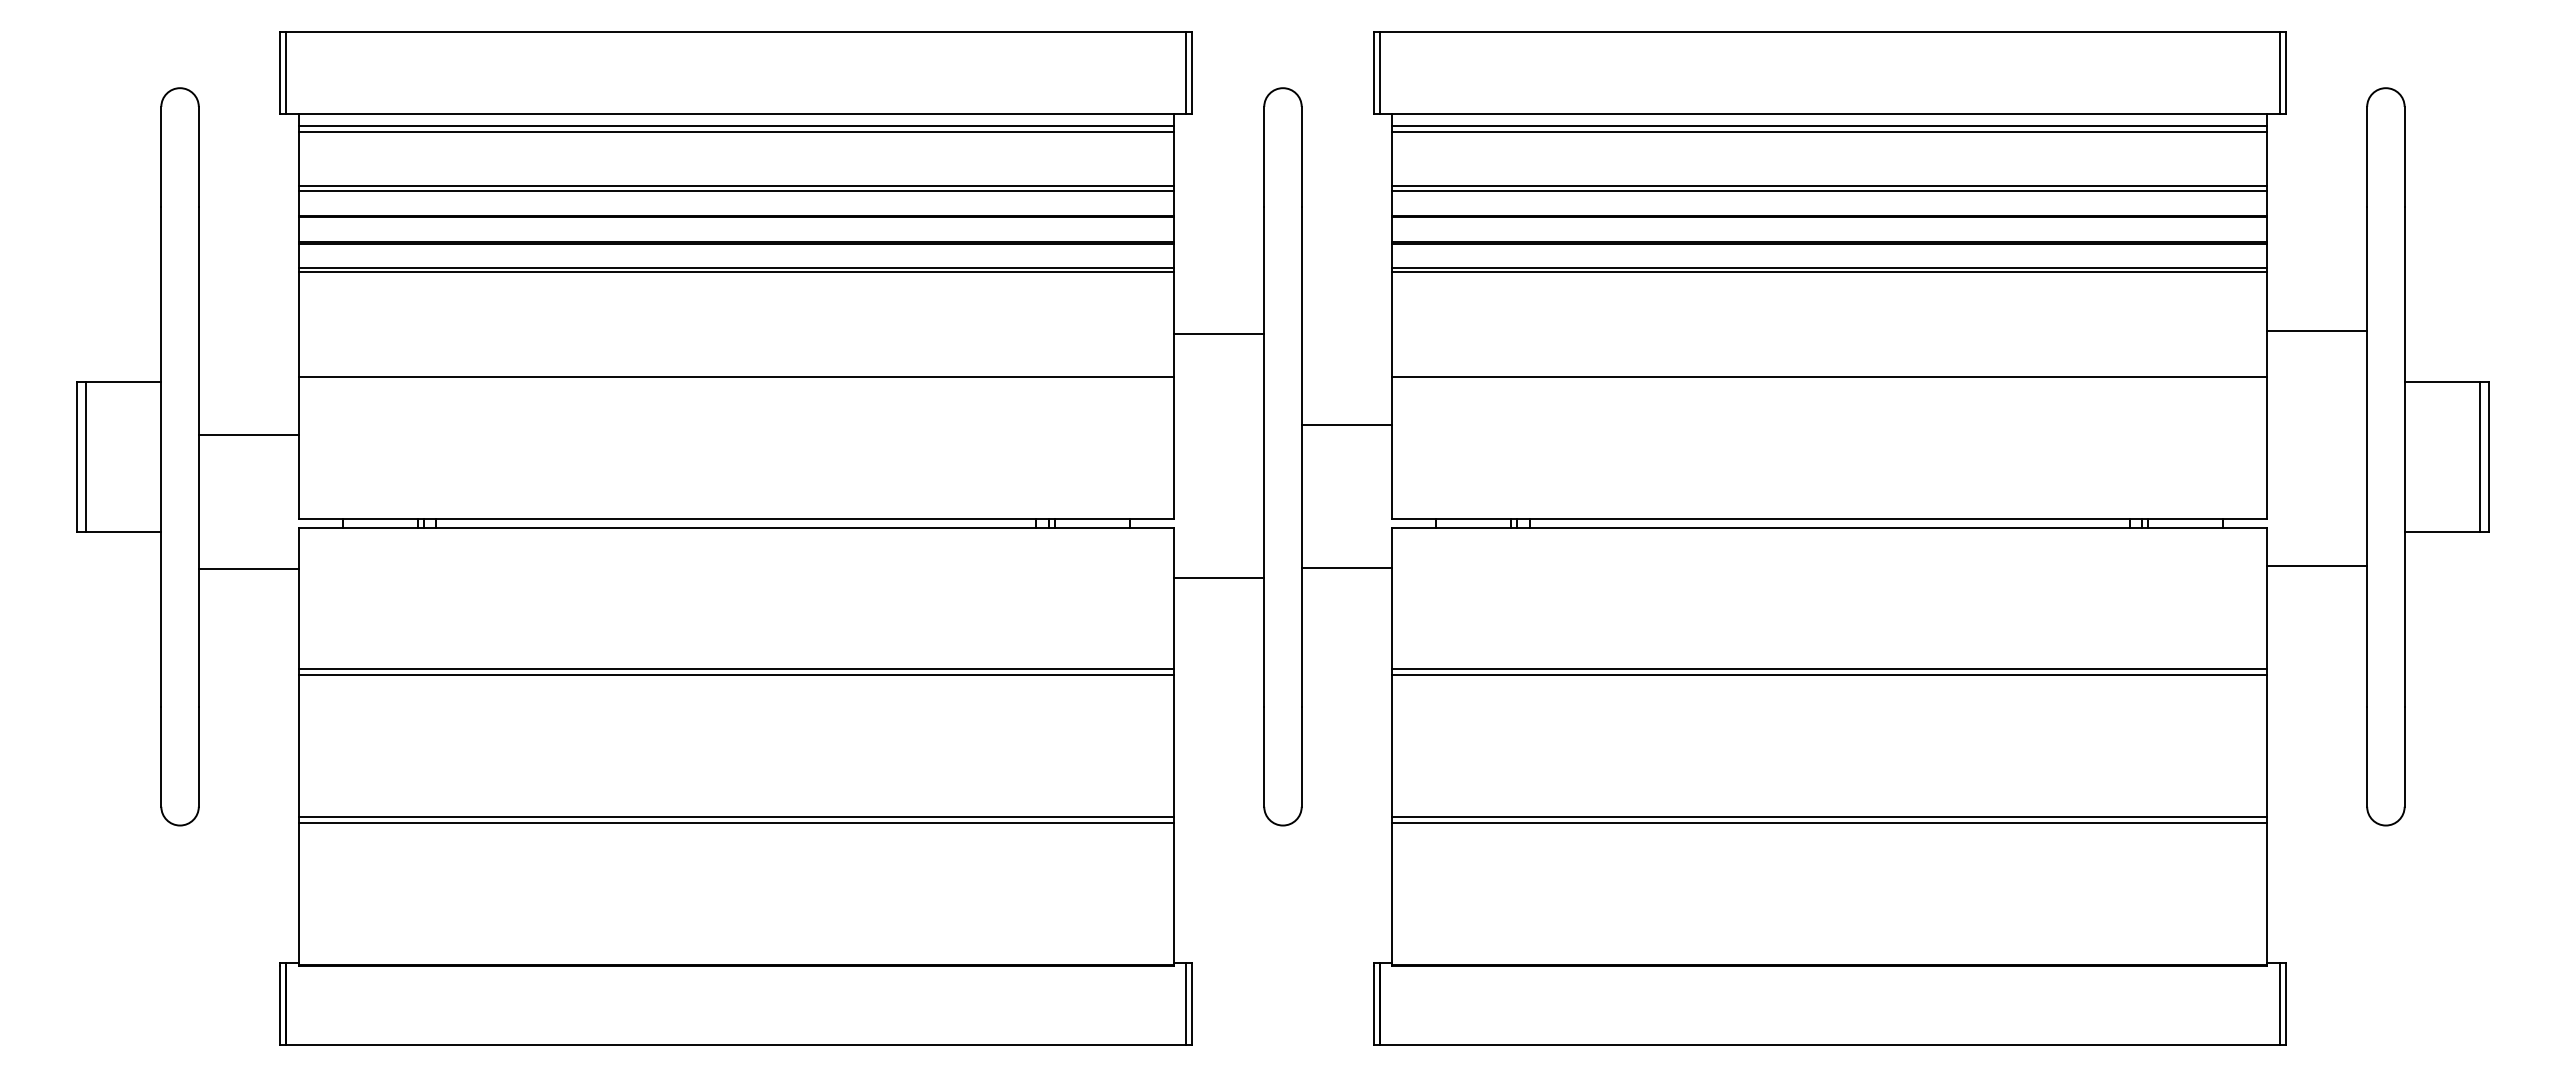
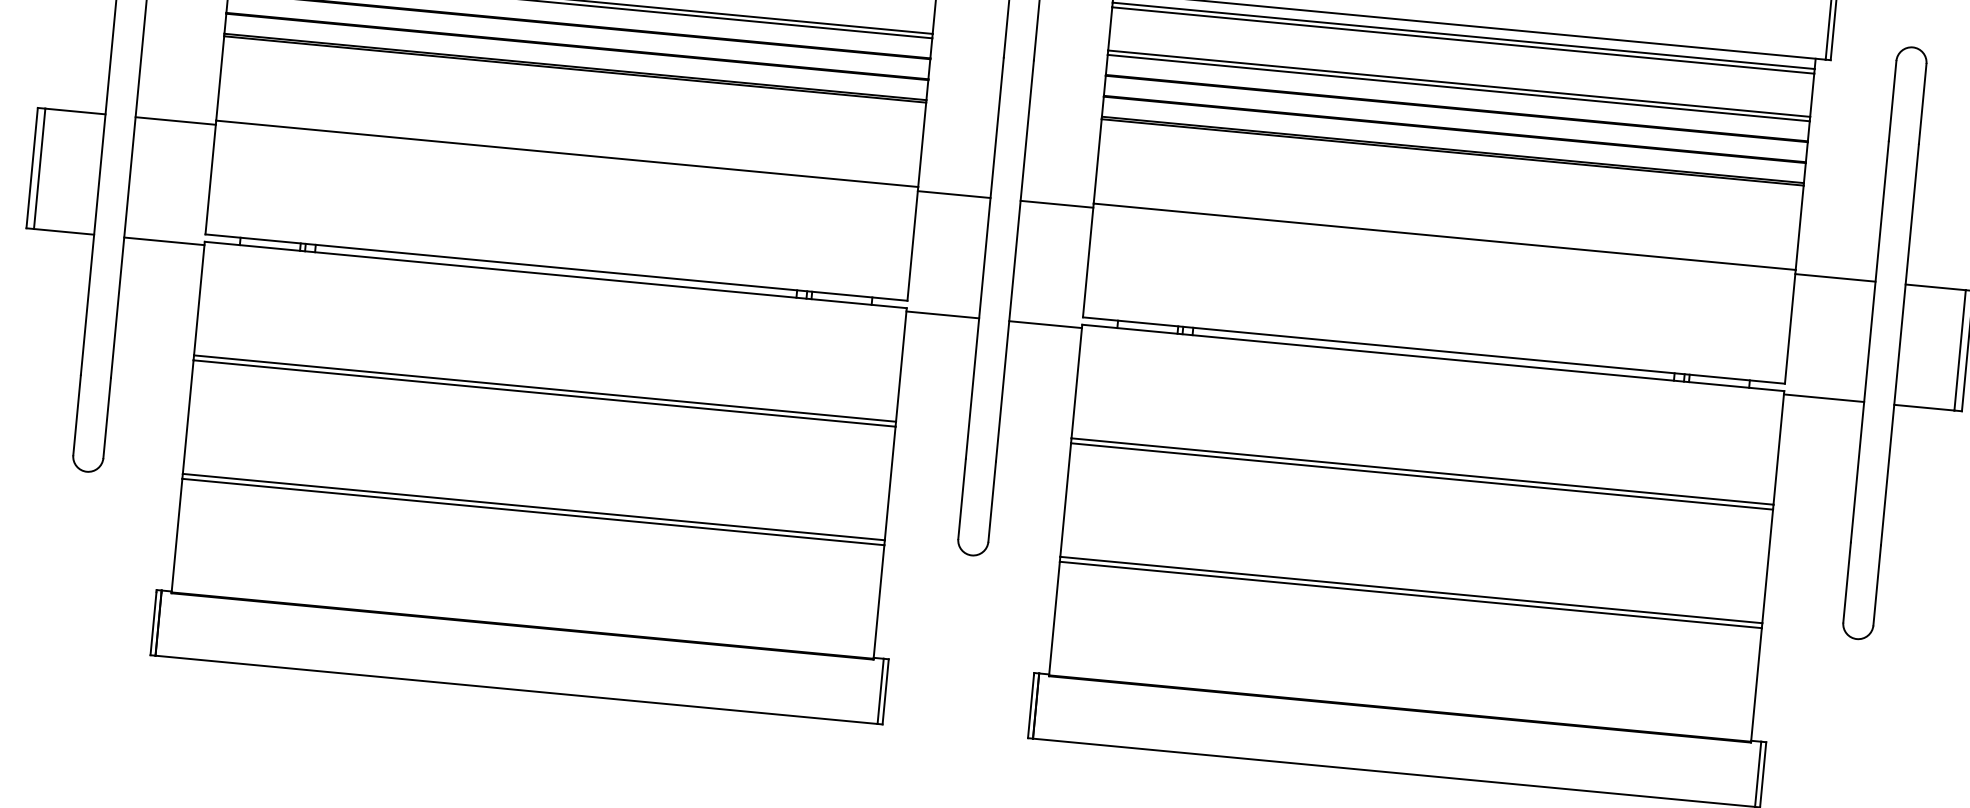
line: (2317, 330) -> (1835, 277), moved
line: (1218, 333) -> (953, 194), moved
line: (1346, 424) -> (1056, 203), moved
line: (248, 434) -> (175, 120), moved
line: (2317, 565) -> (1824, 397), moved
line: (1346, 567) -> (1045, 324), moved
line: (248, 568) -> (164, 241), moved
line: (1218, 577) -> (942, 314), moved

